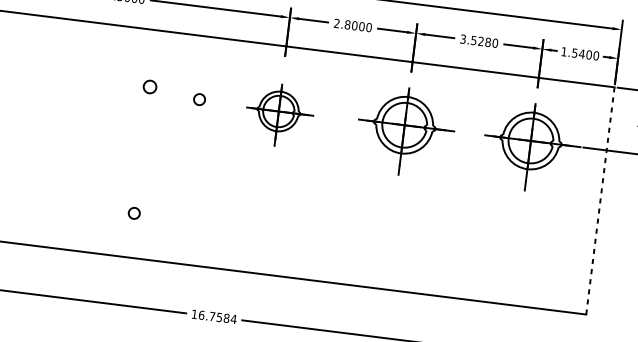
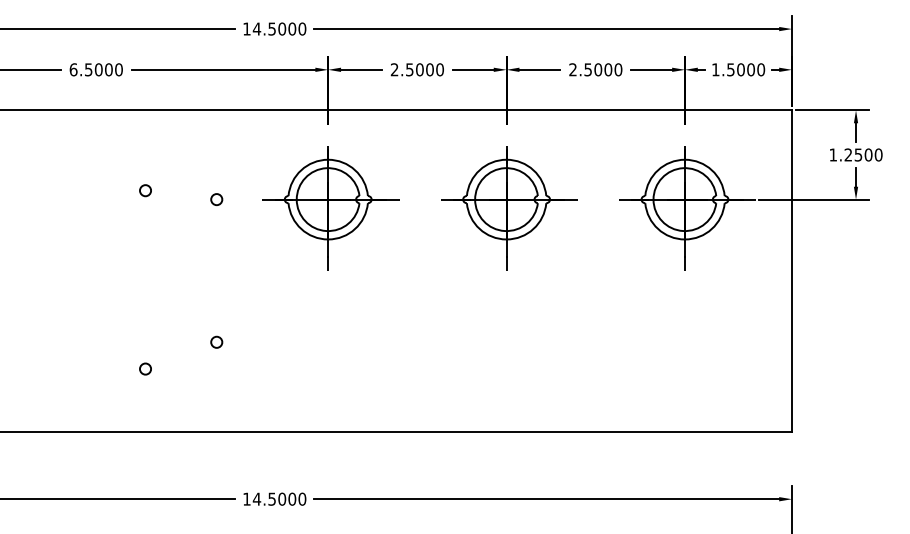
text: (347, 24) -> (409, 69), 2.8000 -> 2.5000
text: (475, 40) -> (590, 69), 3.5280 -> 2.5000
text: (581, 53) -> (740, 69), 1.5400 -> 1.5000
circle: (150, 87) -> (145, 190), size x0.62
circle: (199, 99) -> (216, 199), size x0.71
part: (279, 116) -> (330, 208), size x1.43
circle: (186, 200) -> (216, 341), added
line: (600, 200) -> (792, 270), dashed -> solid
circle: (134, 212) -> (145, 368), size x0.71
text: (217, 316) -> (279, 498), 16.7584 -> 14.5000

